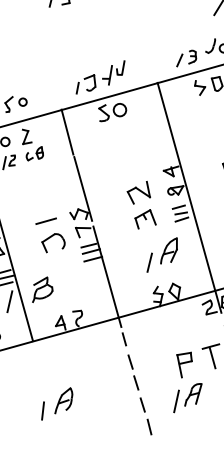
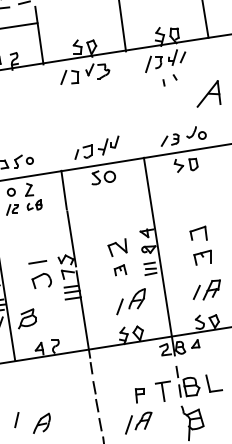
part: (145, 219) -> (120, 270), size x0.7
part: (184, 365) -> (139, 395), size x0.7
part: (62, 399) -> (41, 422), moved

